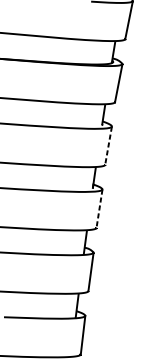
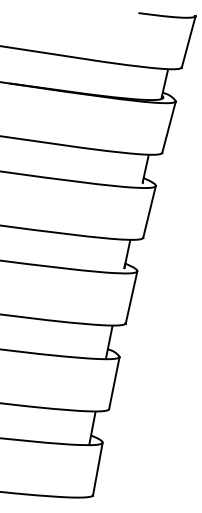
line: (108, 145) -> (149, 211), dashed -> solid
line: (99, 208) -> (131, 297), dashed -> solid

